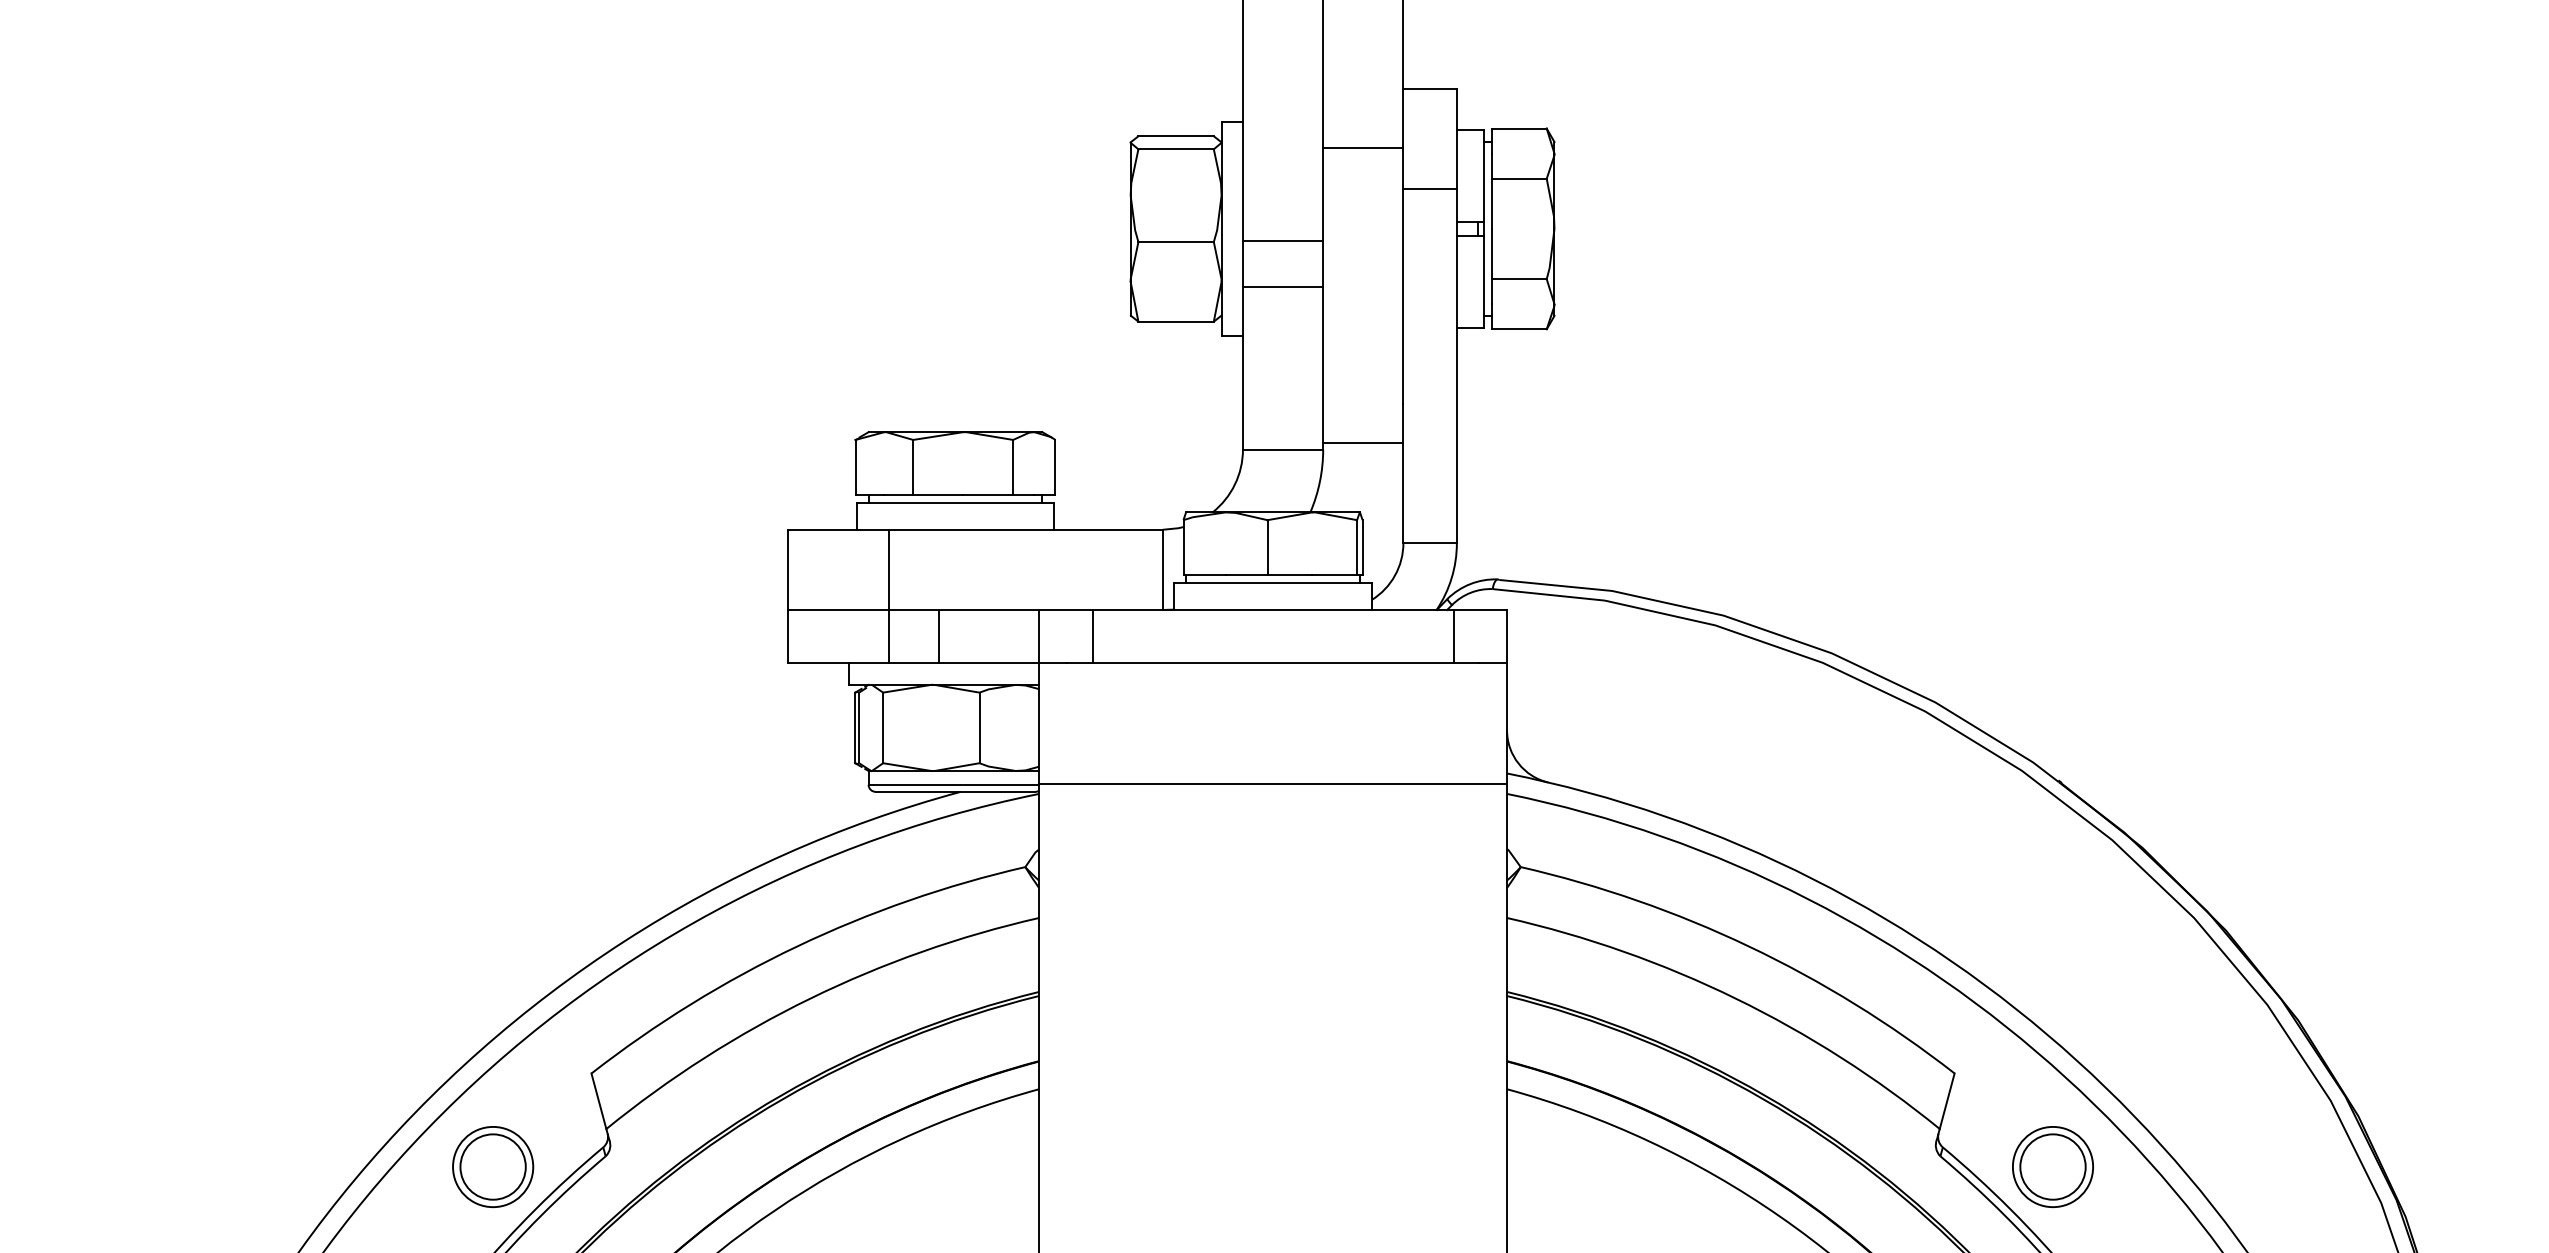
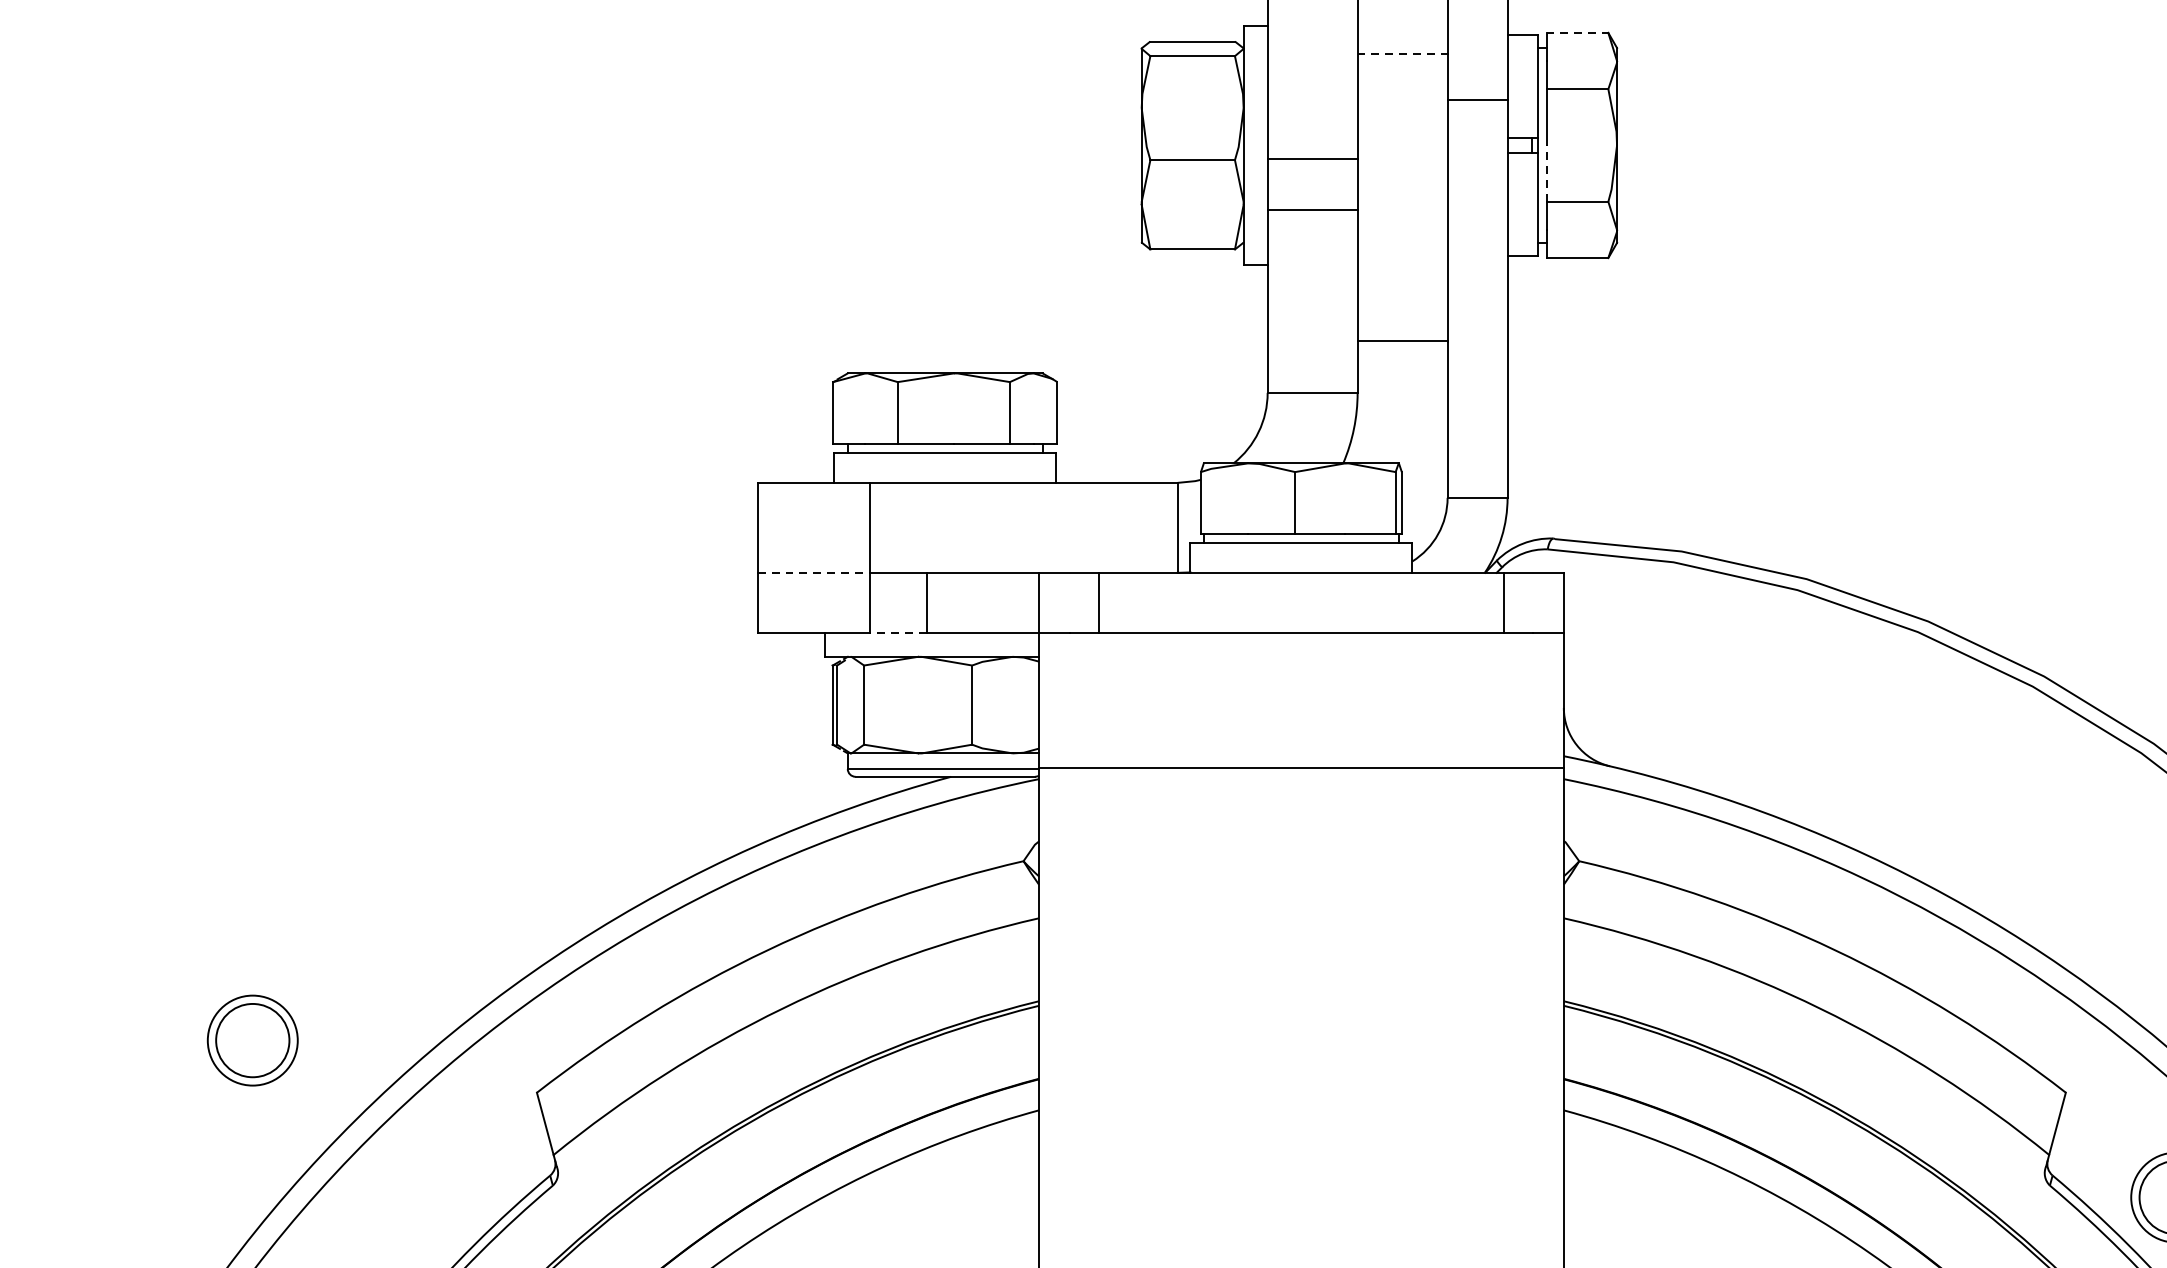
line: (1519, 128) -> (1577, 32), solid -> dashed
line: (1363, 147) -> (1402, 54), solid -> dashed
line: (1491, 253) -> (1546, 172), solid -> dashed
line: (1363, 442) -> (1402, 340), moved
line: (839, 610) -> (815, 573), solid -> dashed
line: (913, 663) -> (898, 632), solid -> dashed
part: (493, 1166) -> (253, 1039), moved

